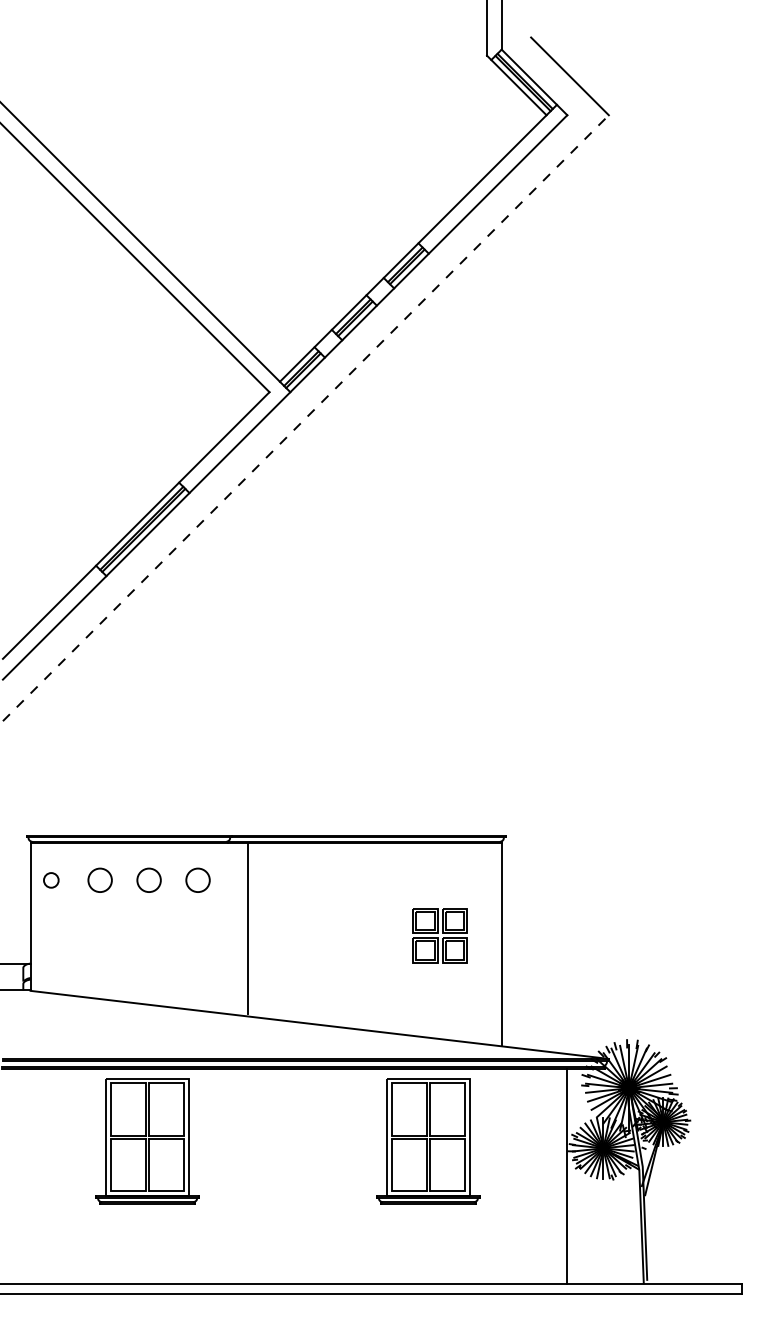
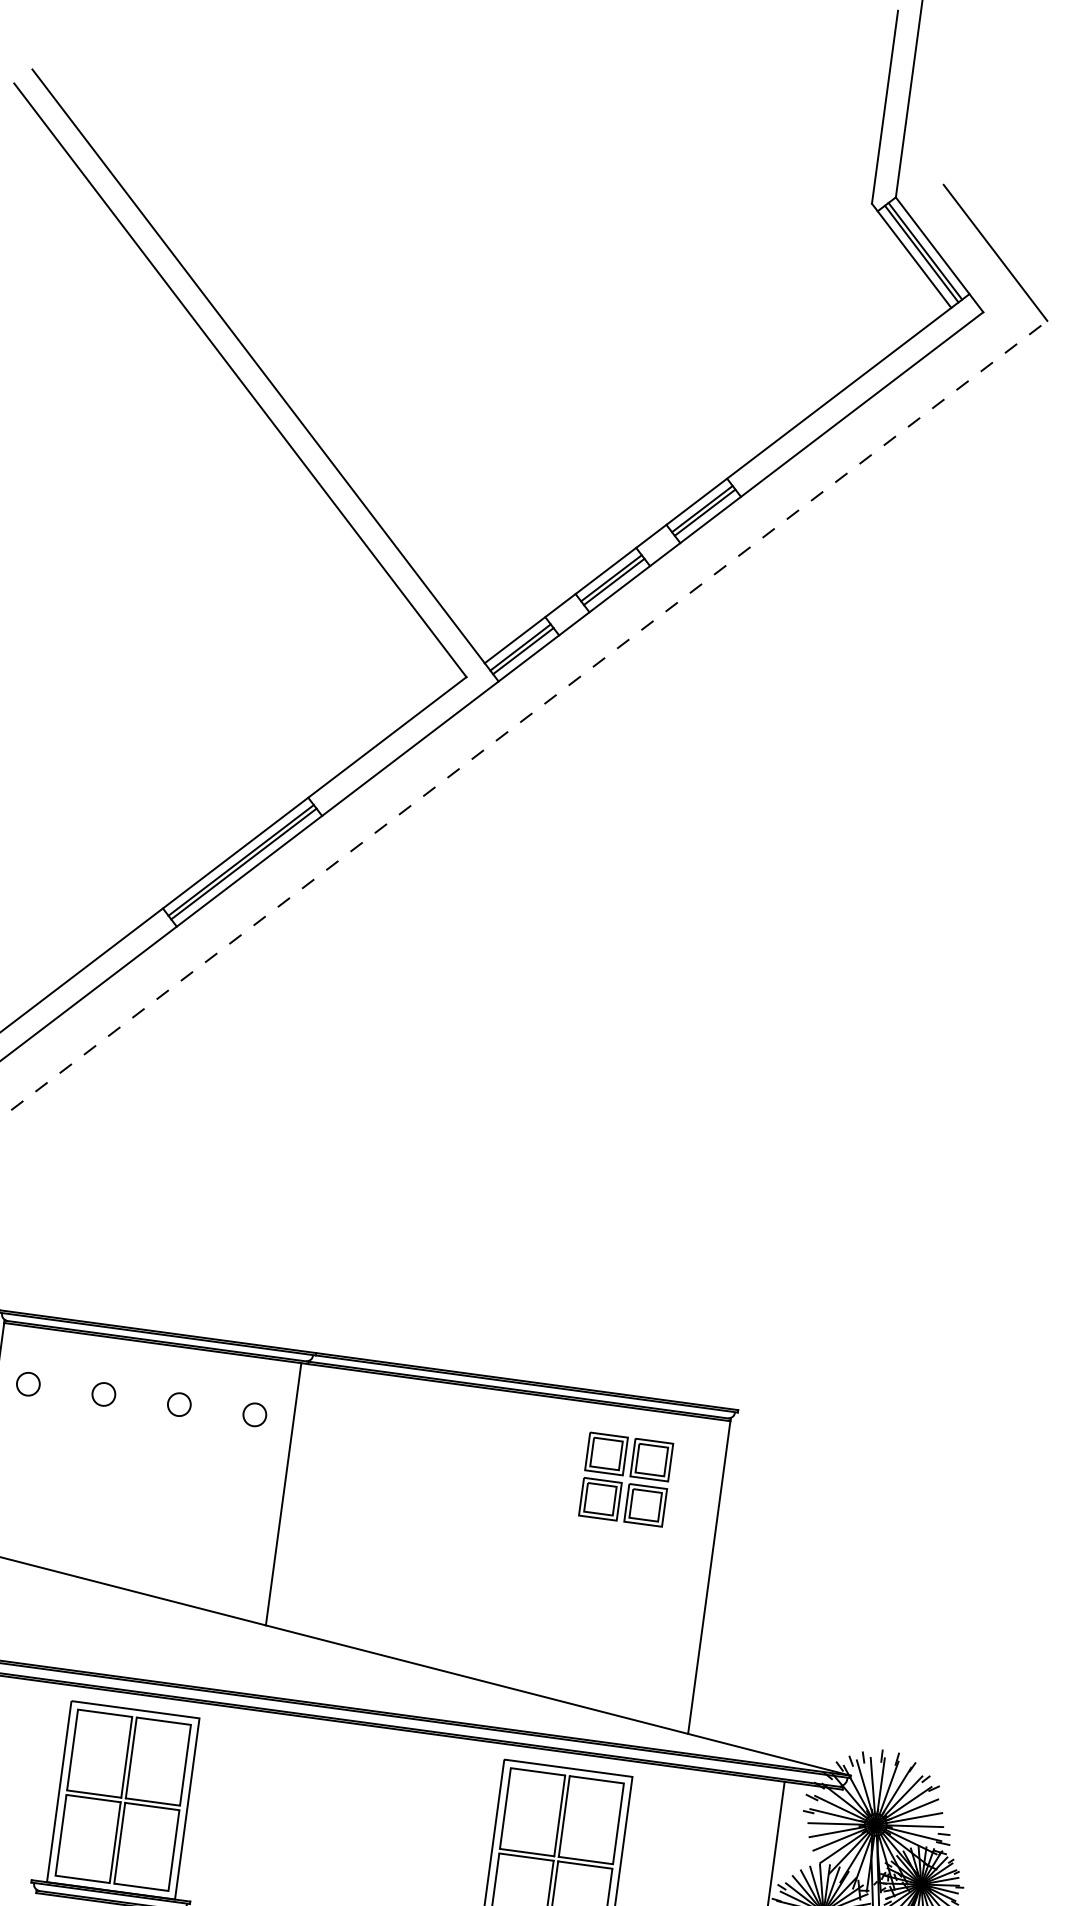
circle: (100, 880) -> (104, 1394), size x0.62
circle: (149, 880) -> (179, 1404), size x0.62
circle: (198, 880) -> (255, 1415), size x0.62
line: (248, 928) -> (283, 1494), moved
part: (439, 935) -> (624, 1479), moved

